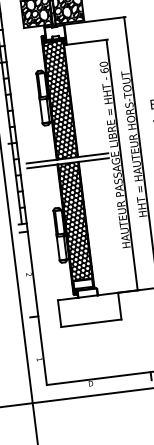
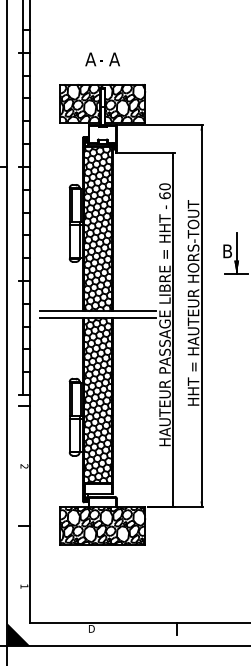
hatch: (89, 309) -> (102, 525), added
fill: (39, 394) -> (18, 634), added

